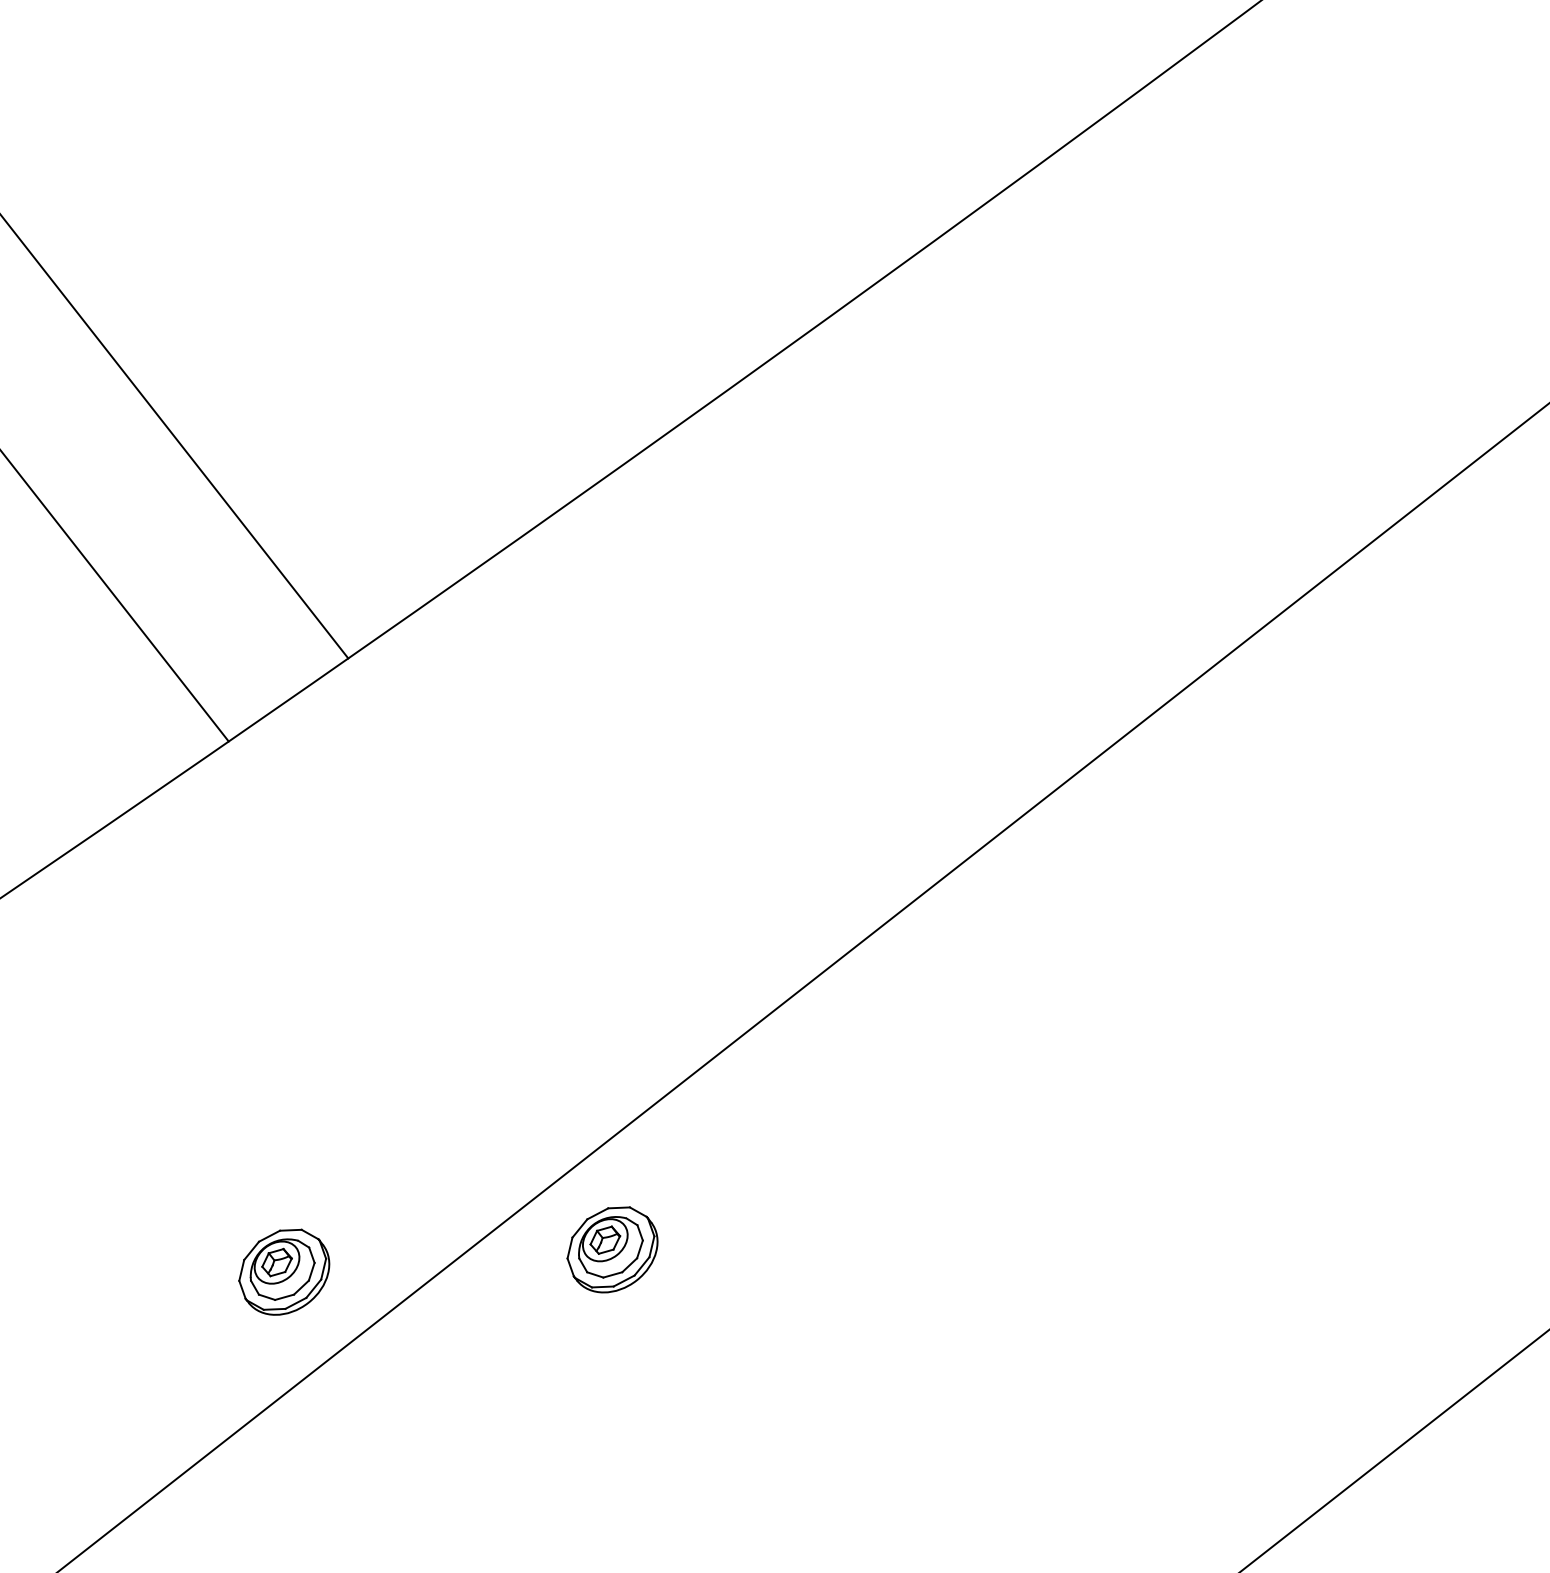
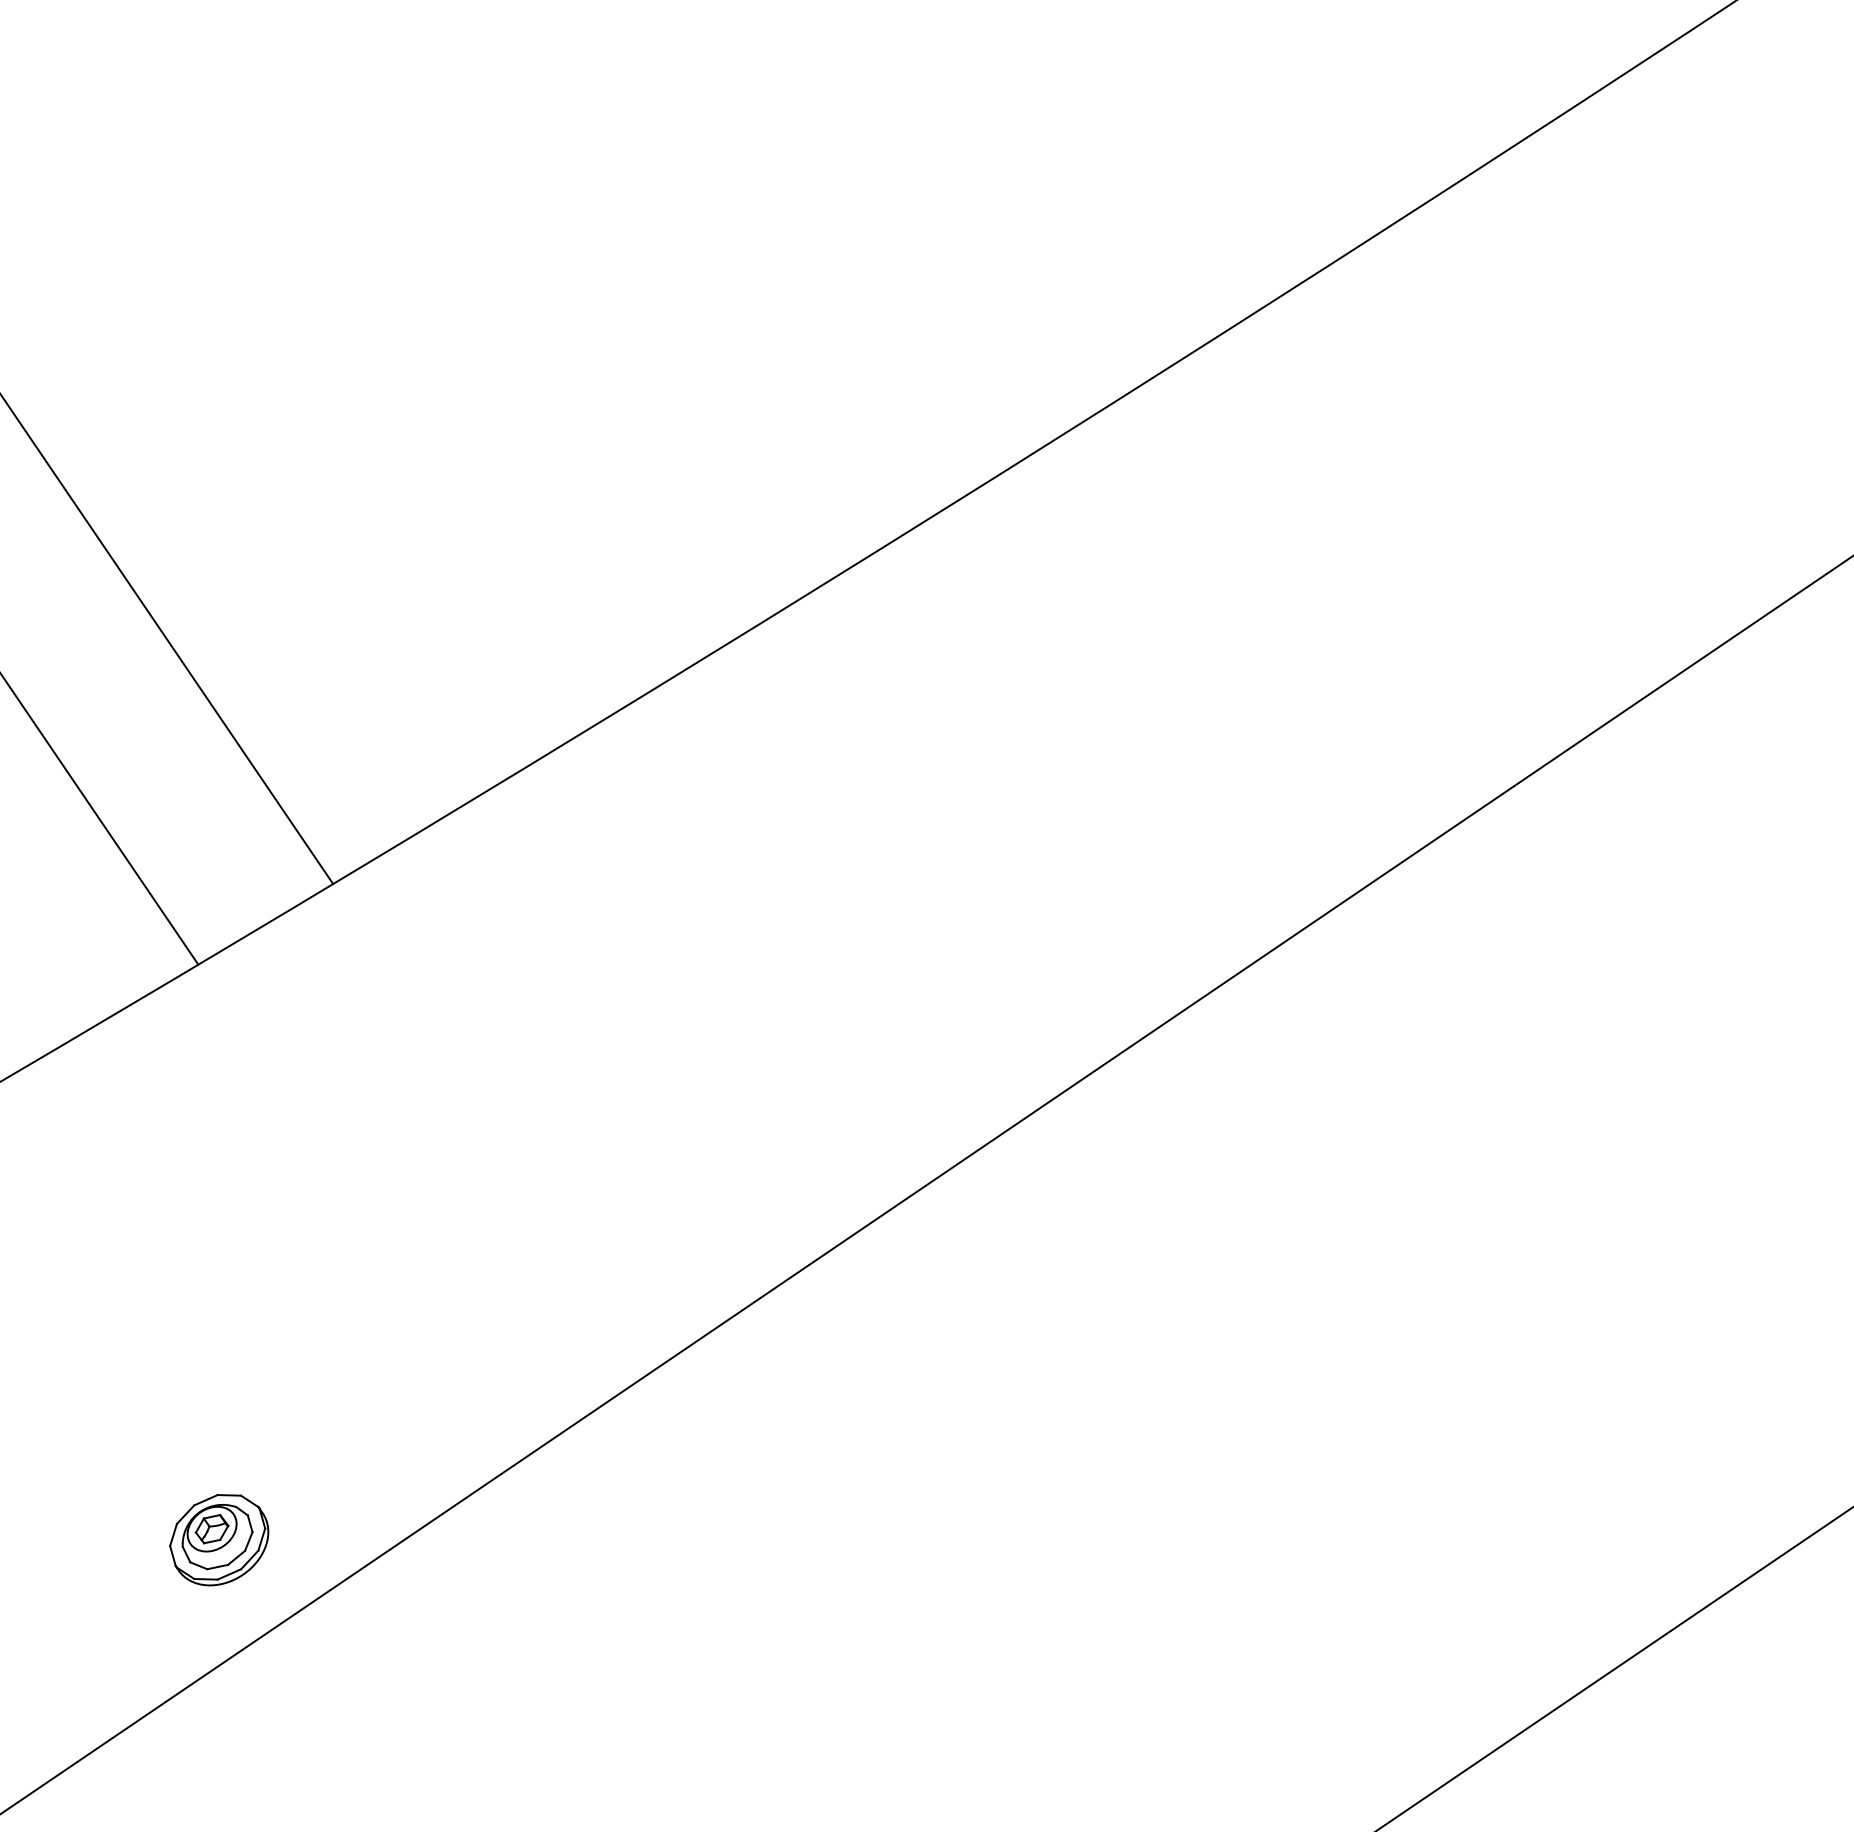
part: (612, 1250) -> (574, 1540), removed

